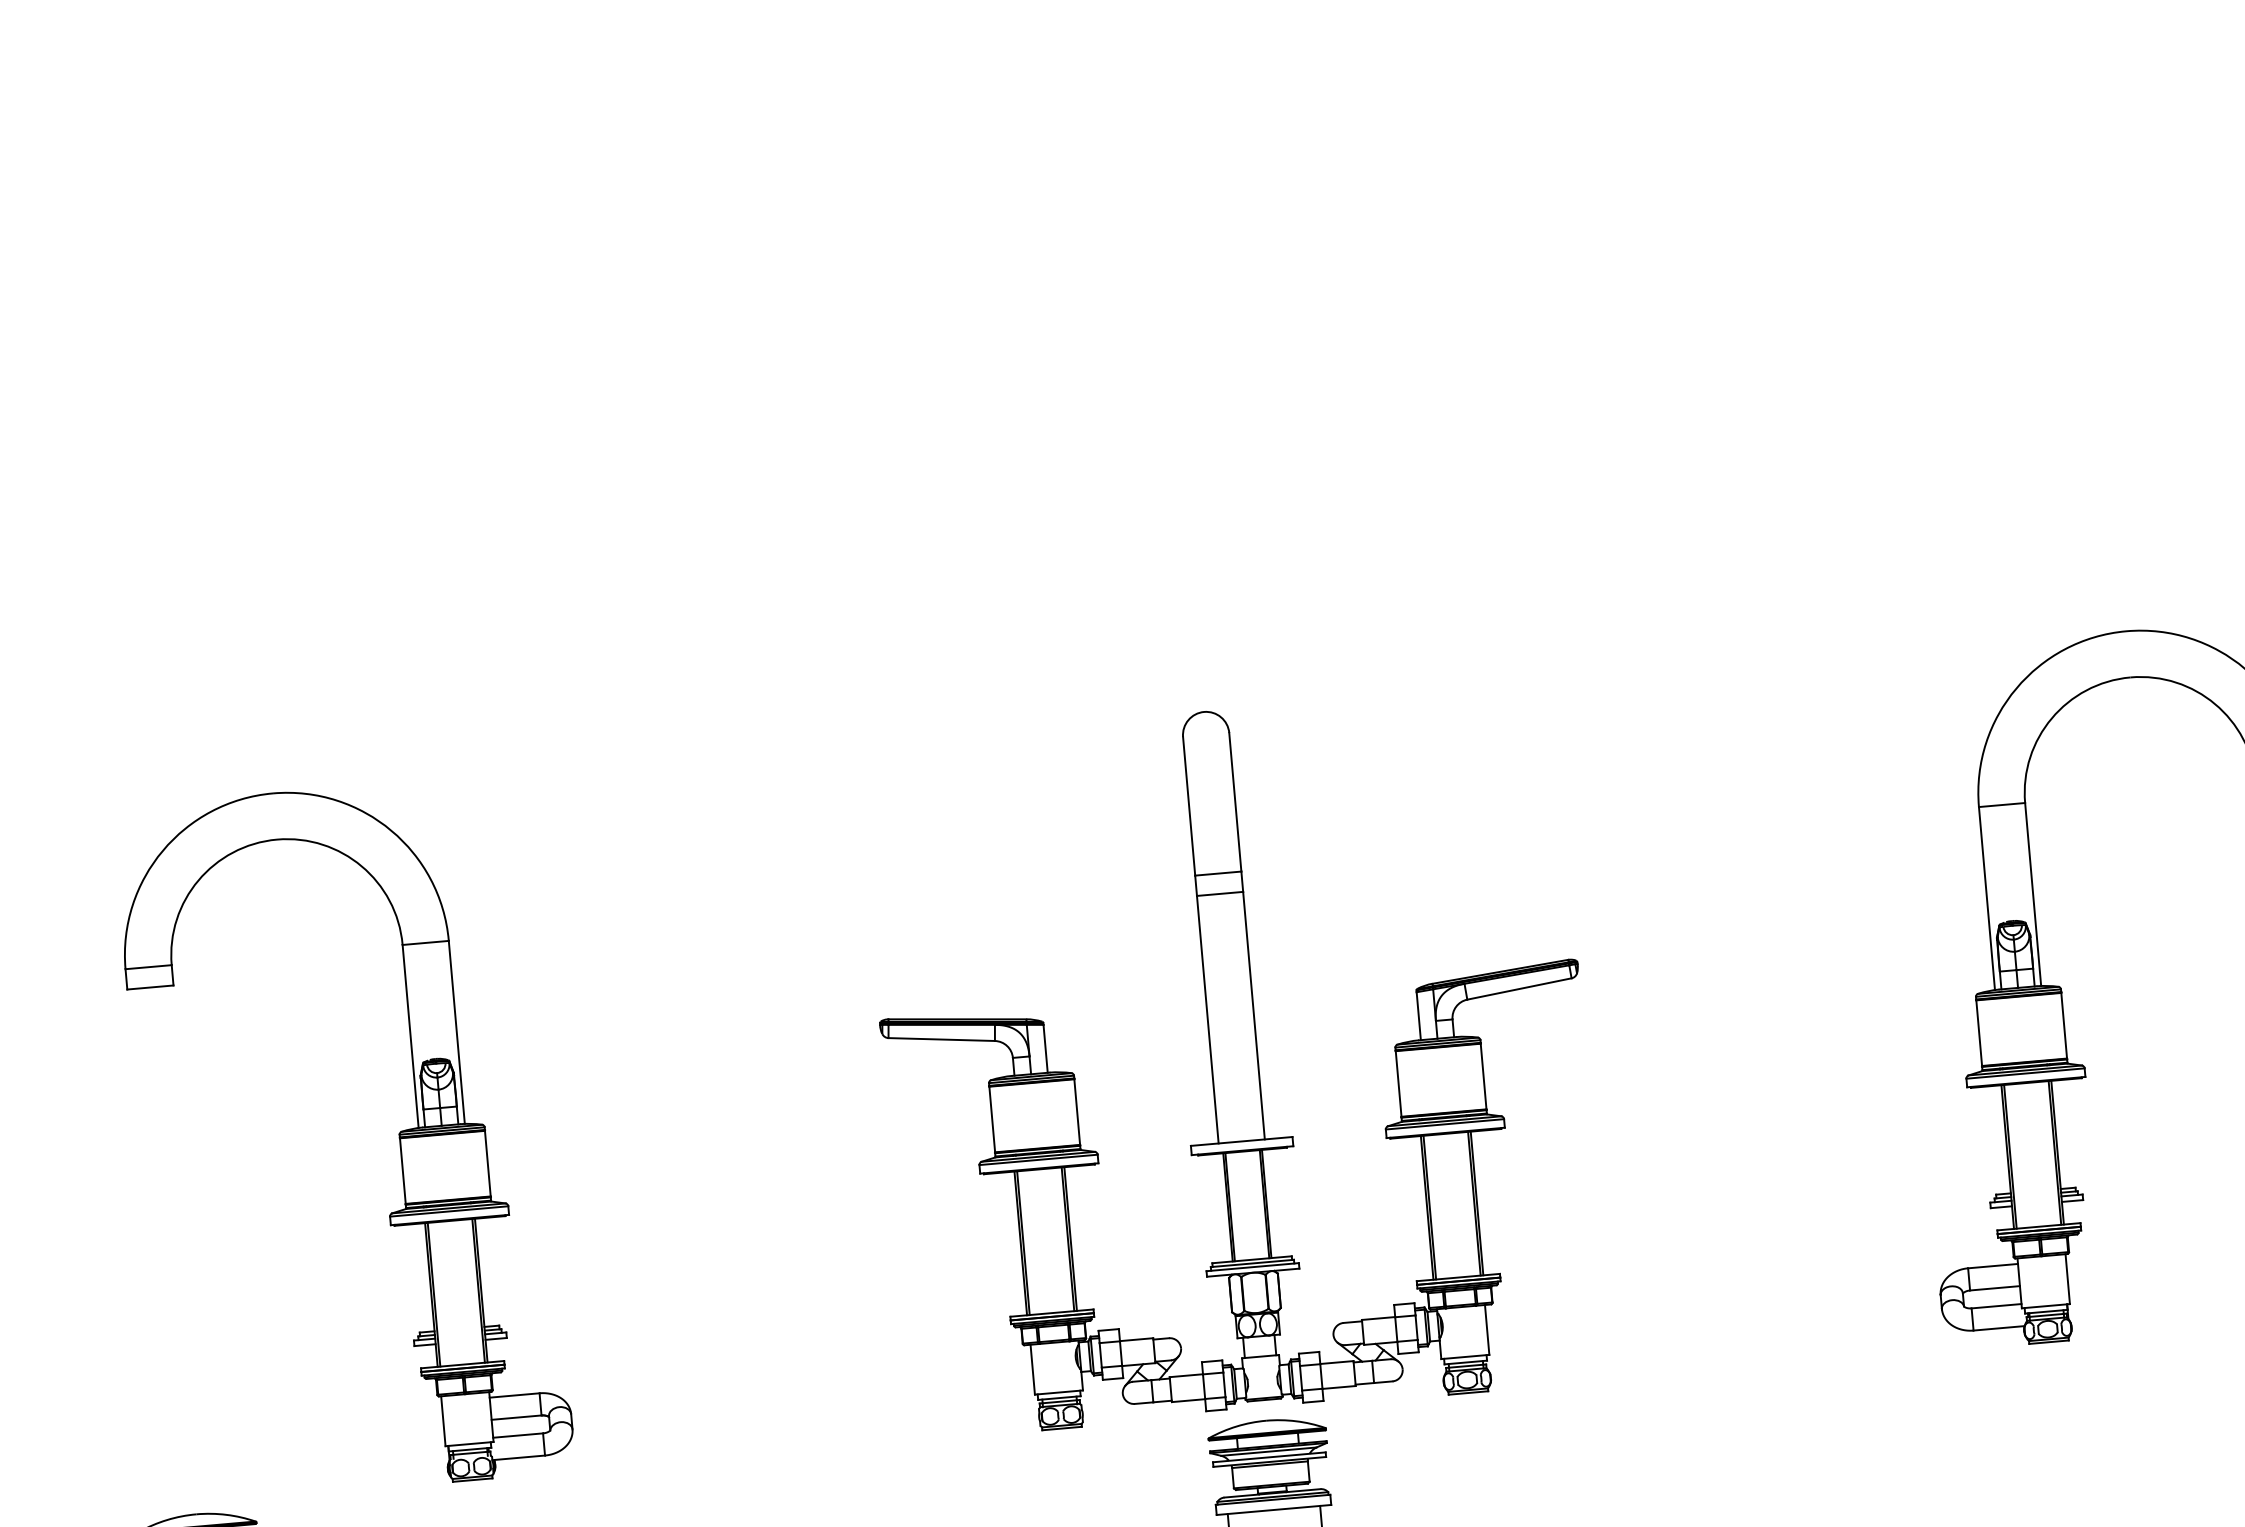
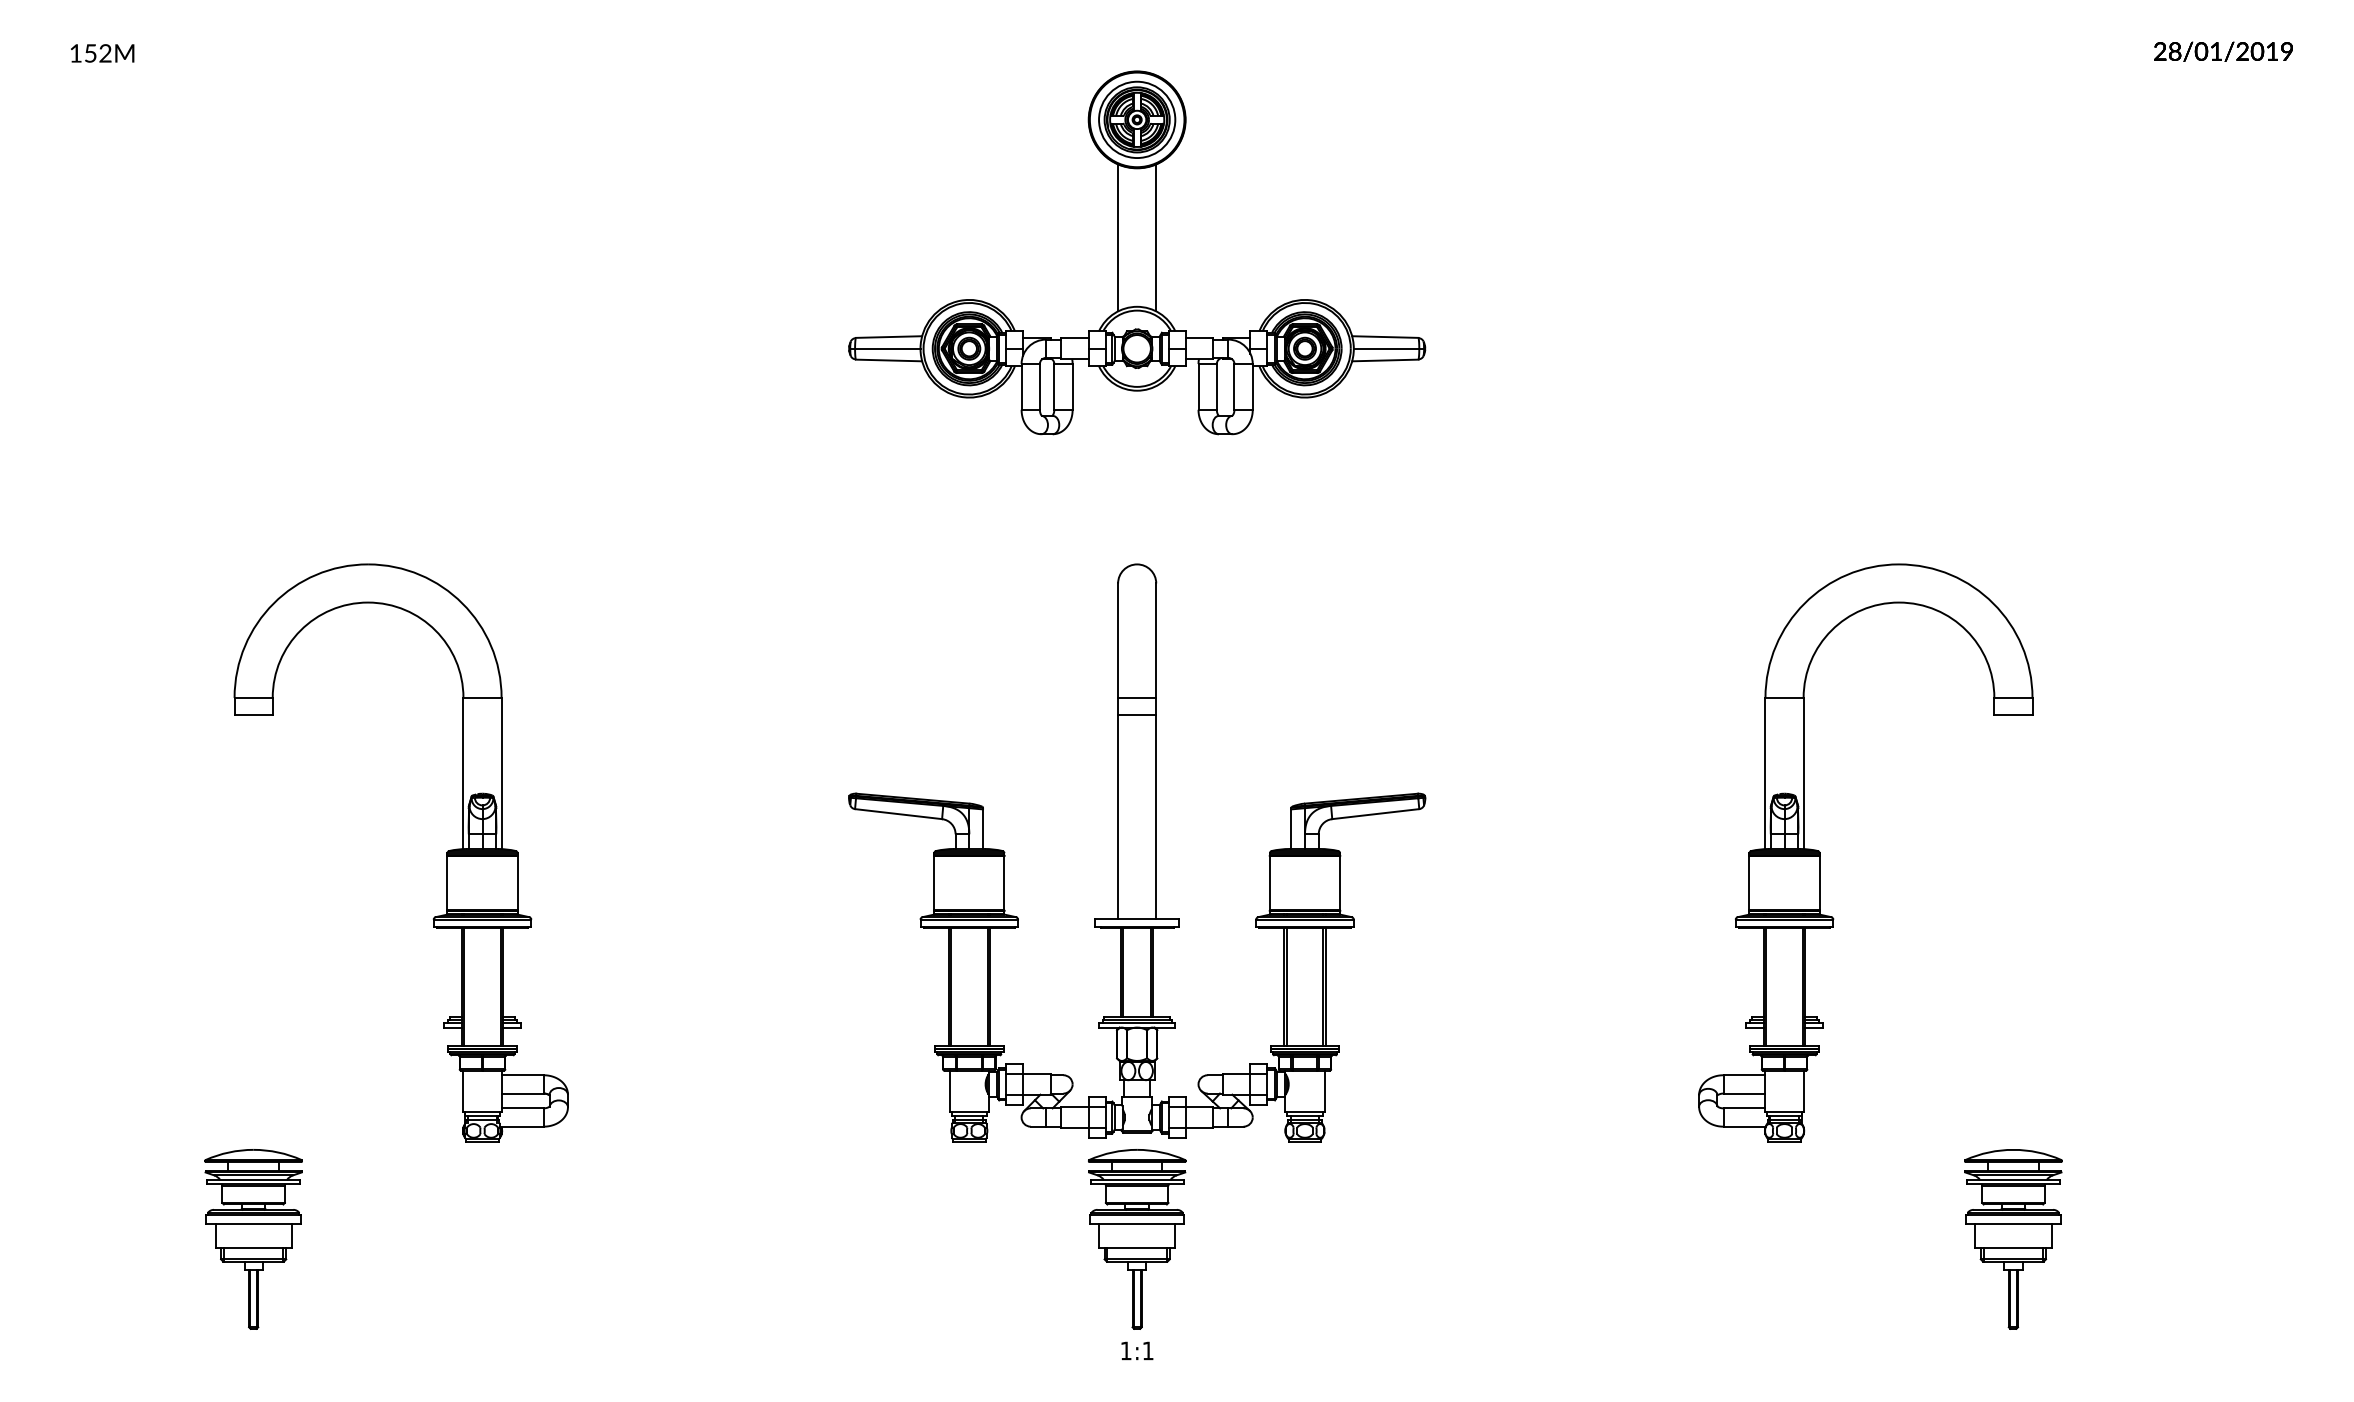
part: (1171, 334) -> (1137, 252), added

